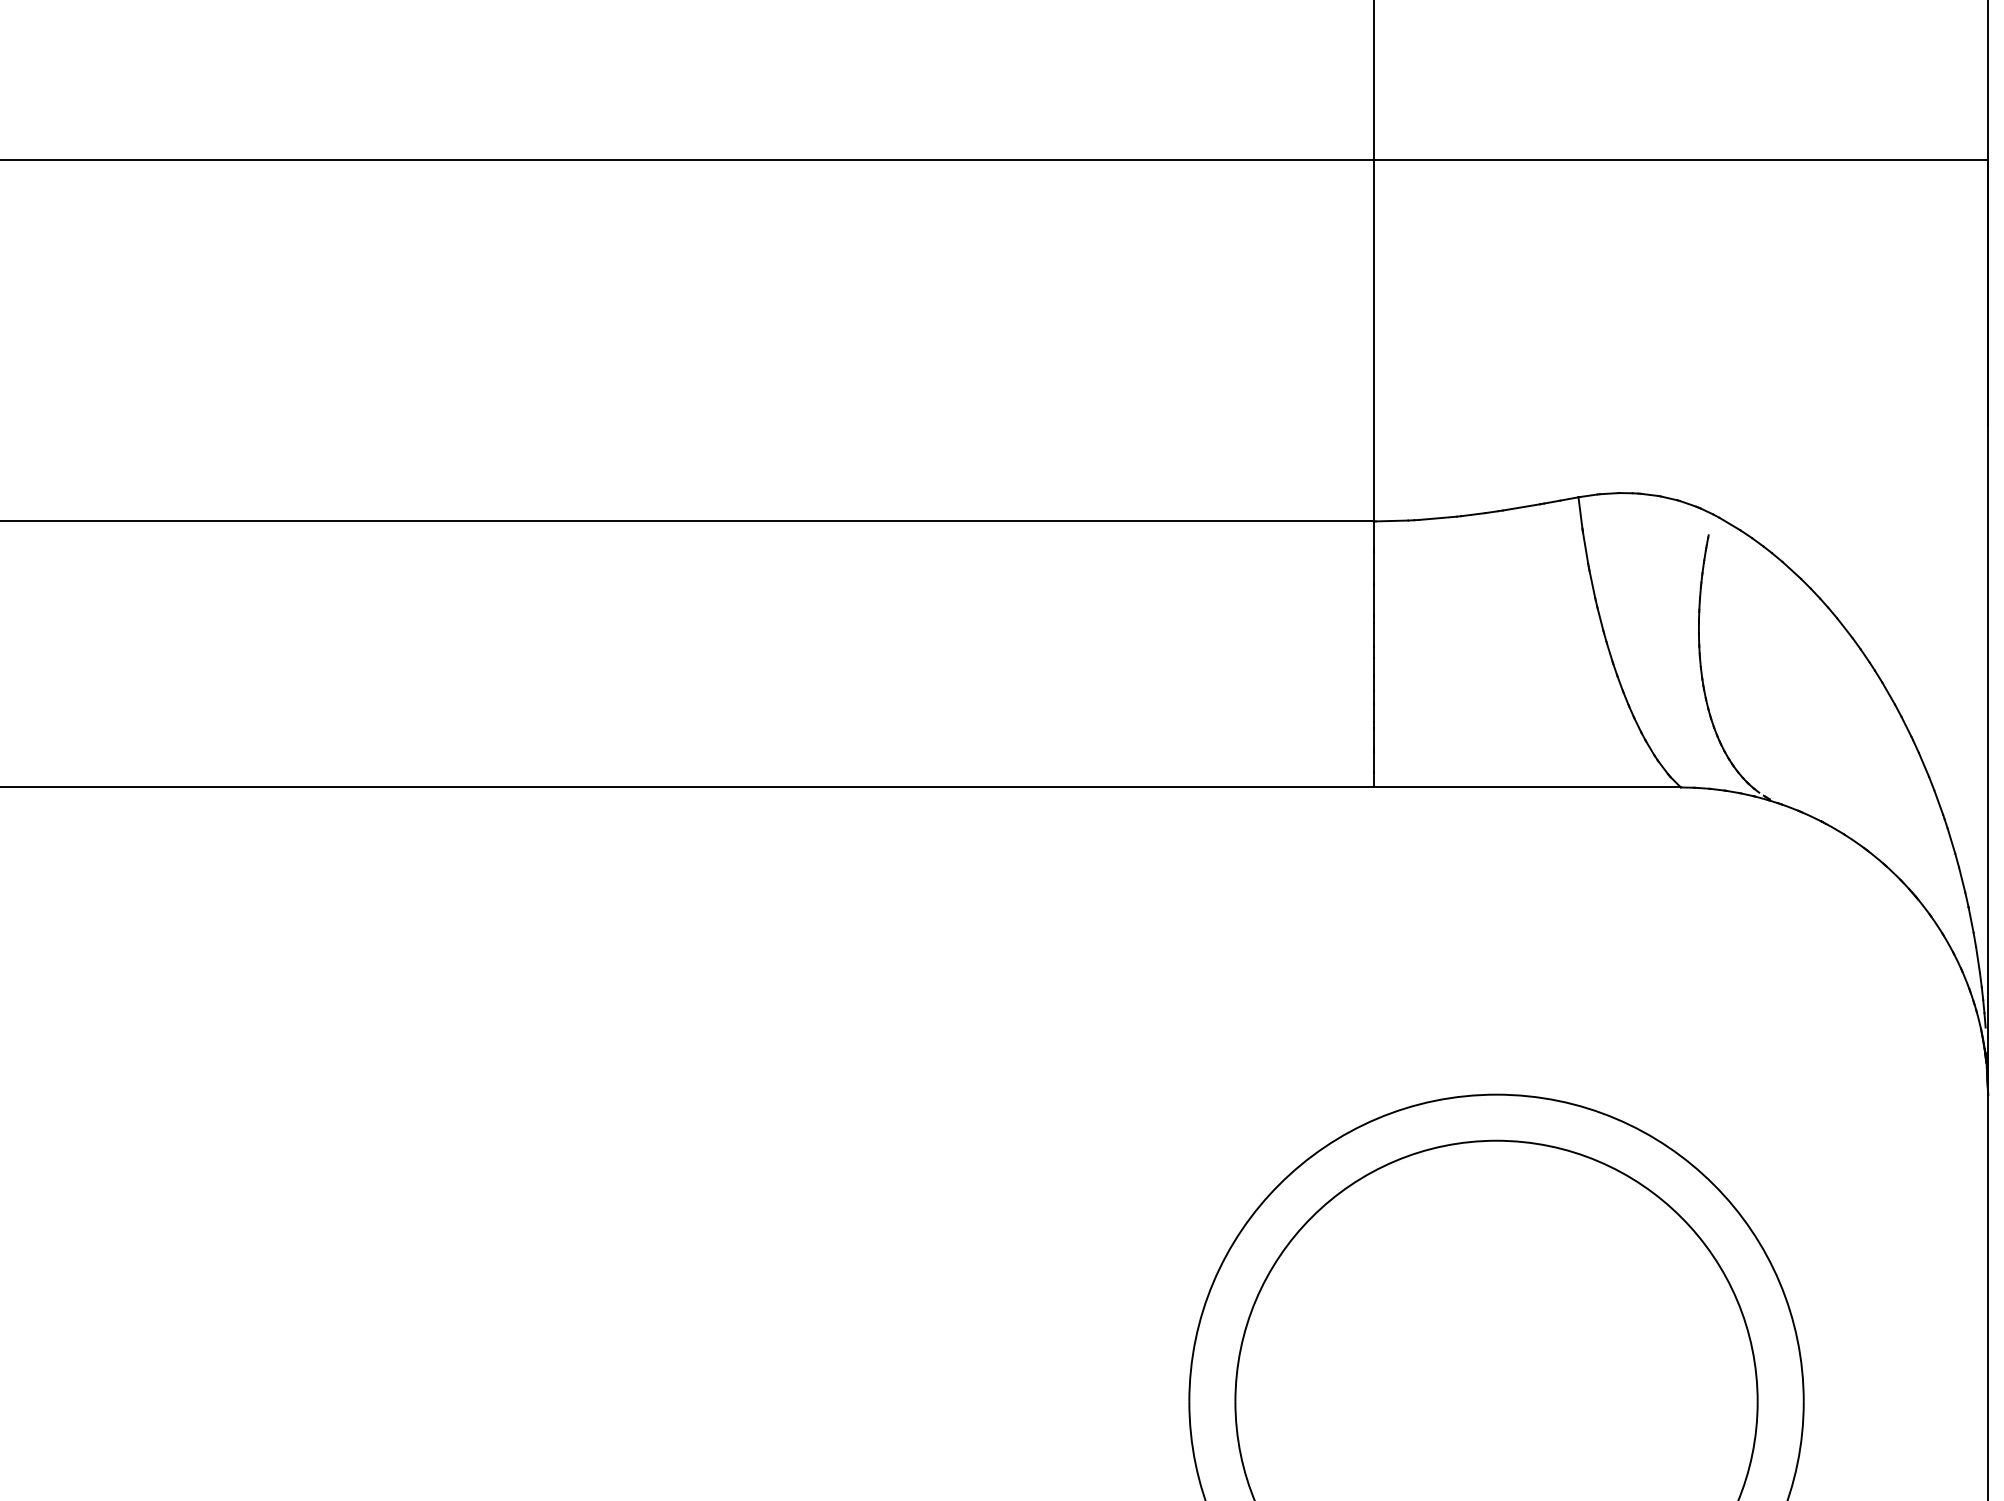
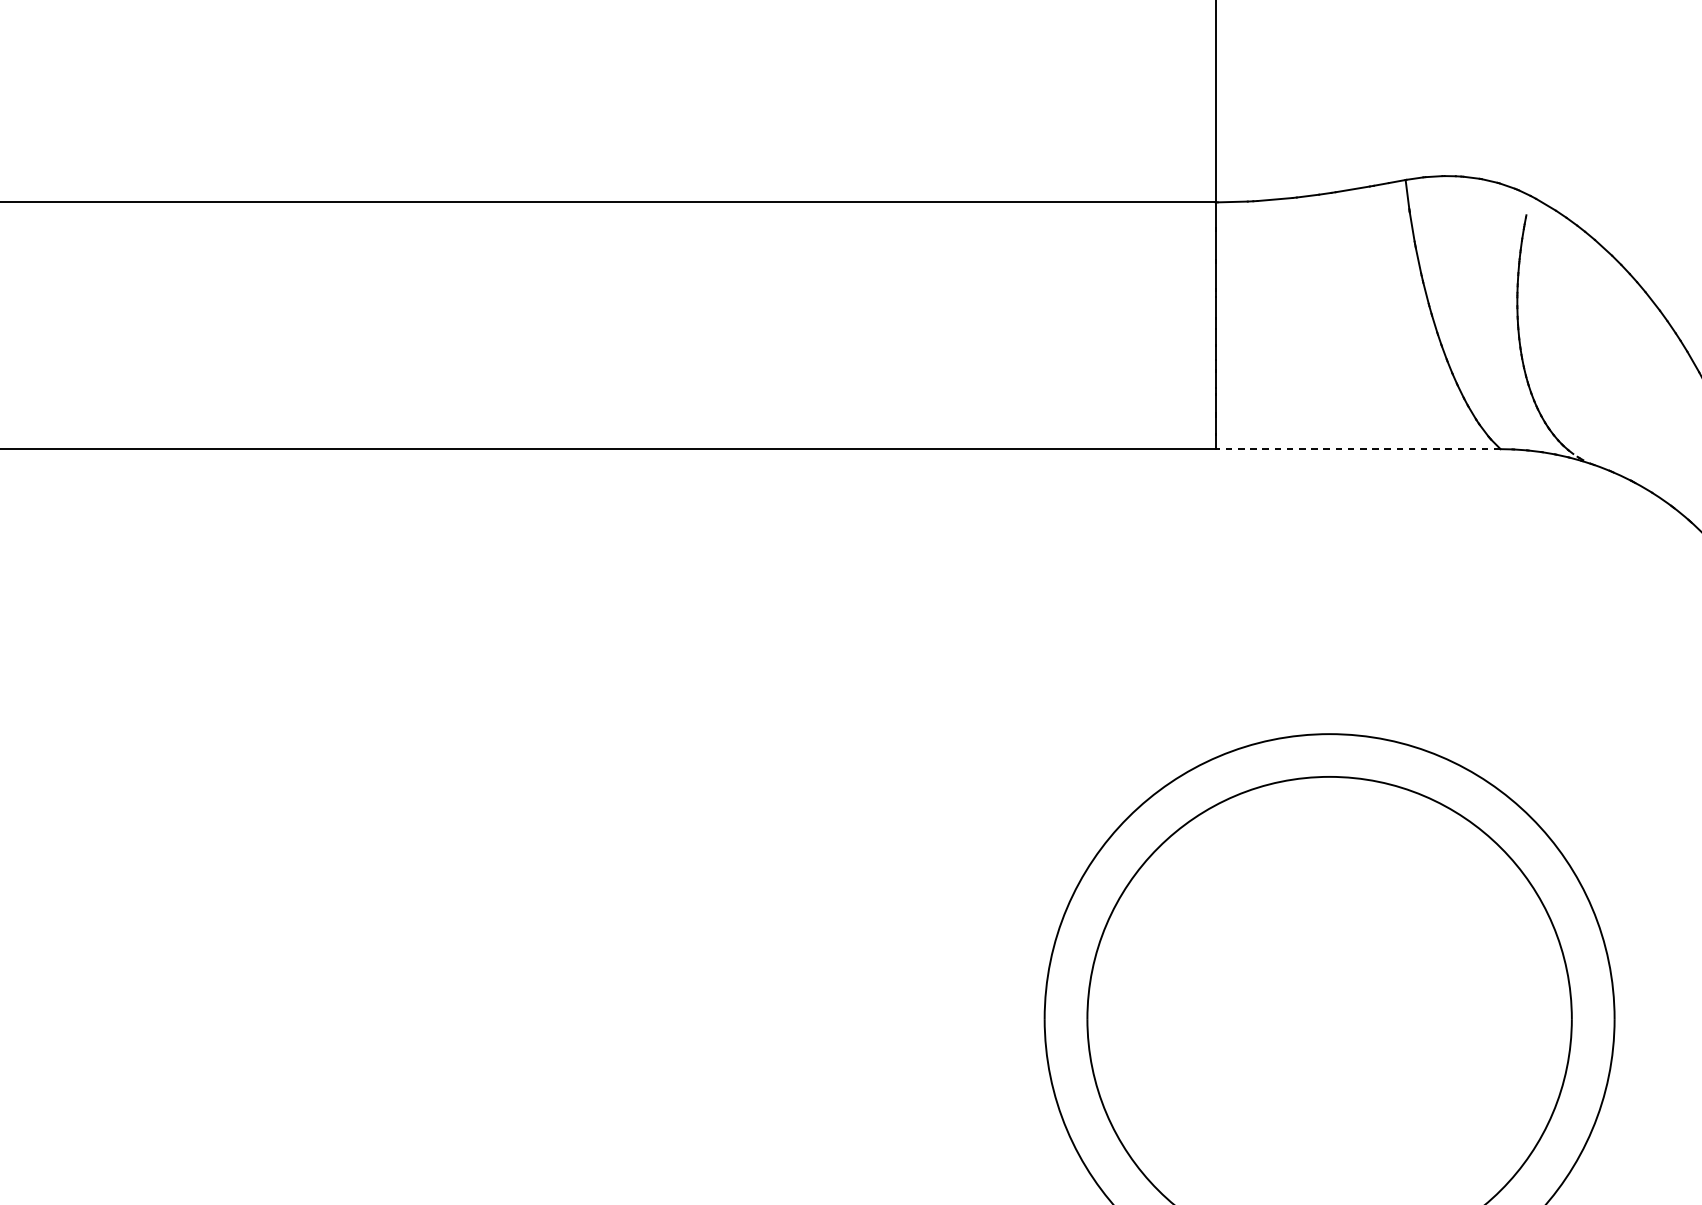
line: (1527, 787) -> (1358, 449), solid -> dashed

